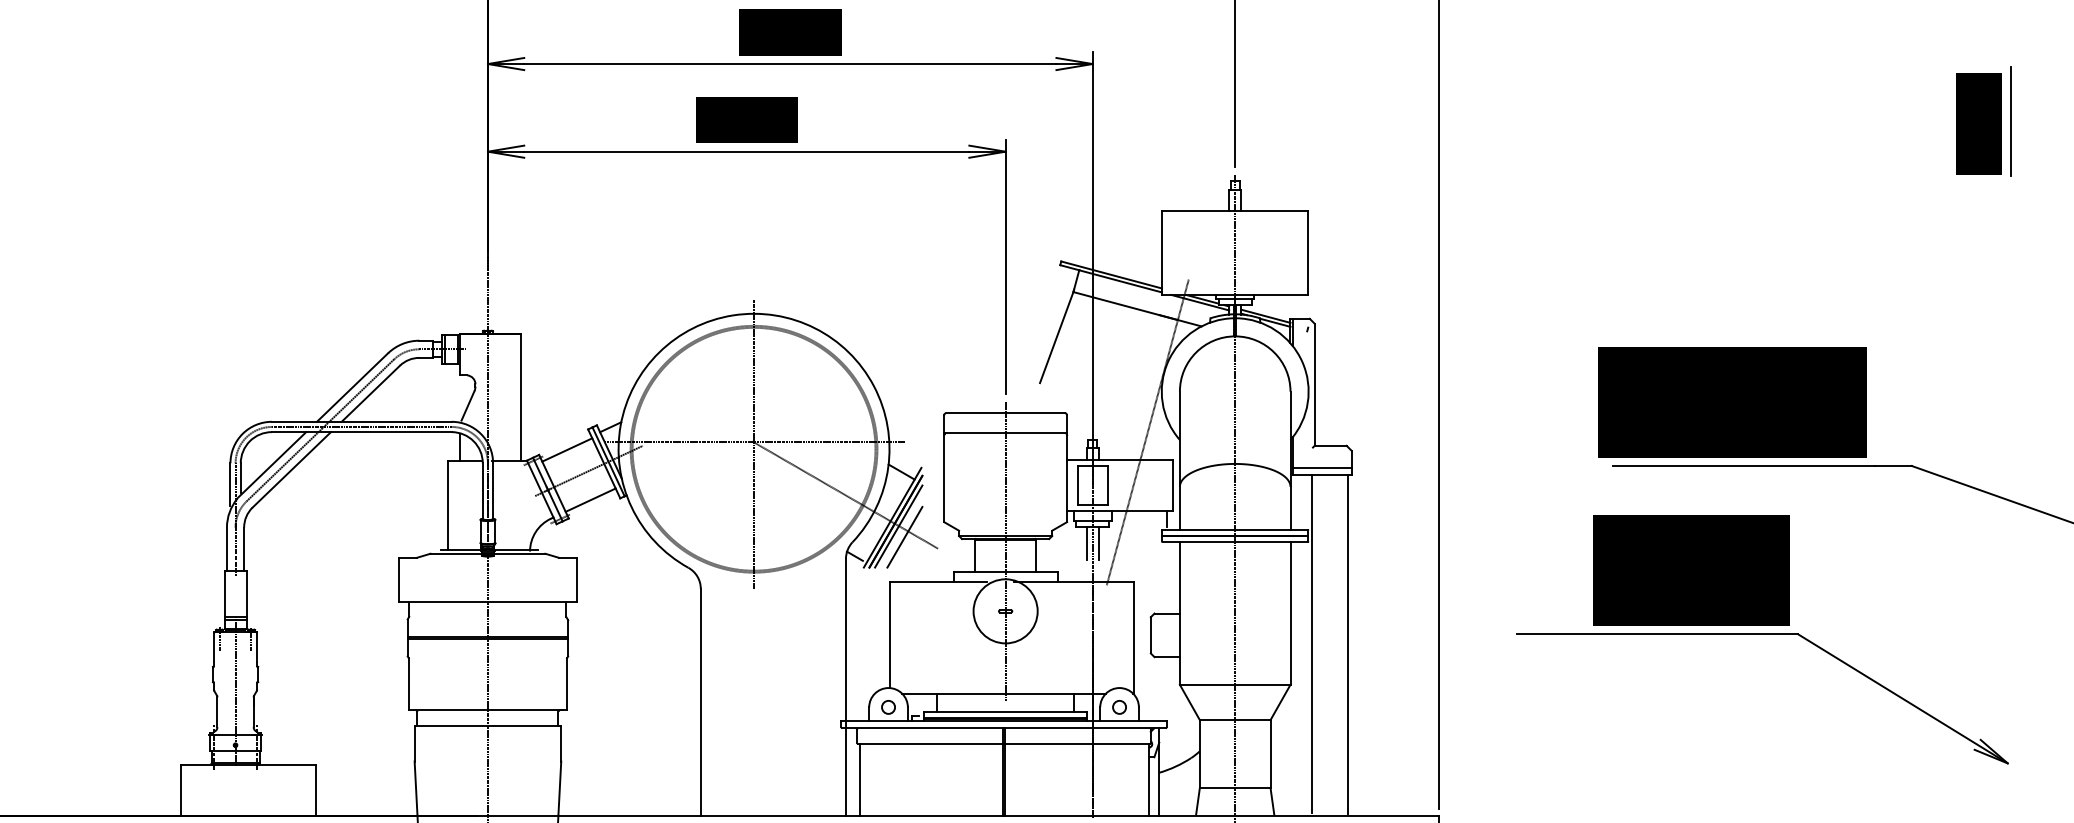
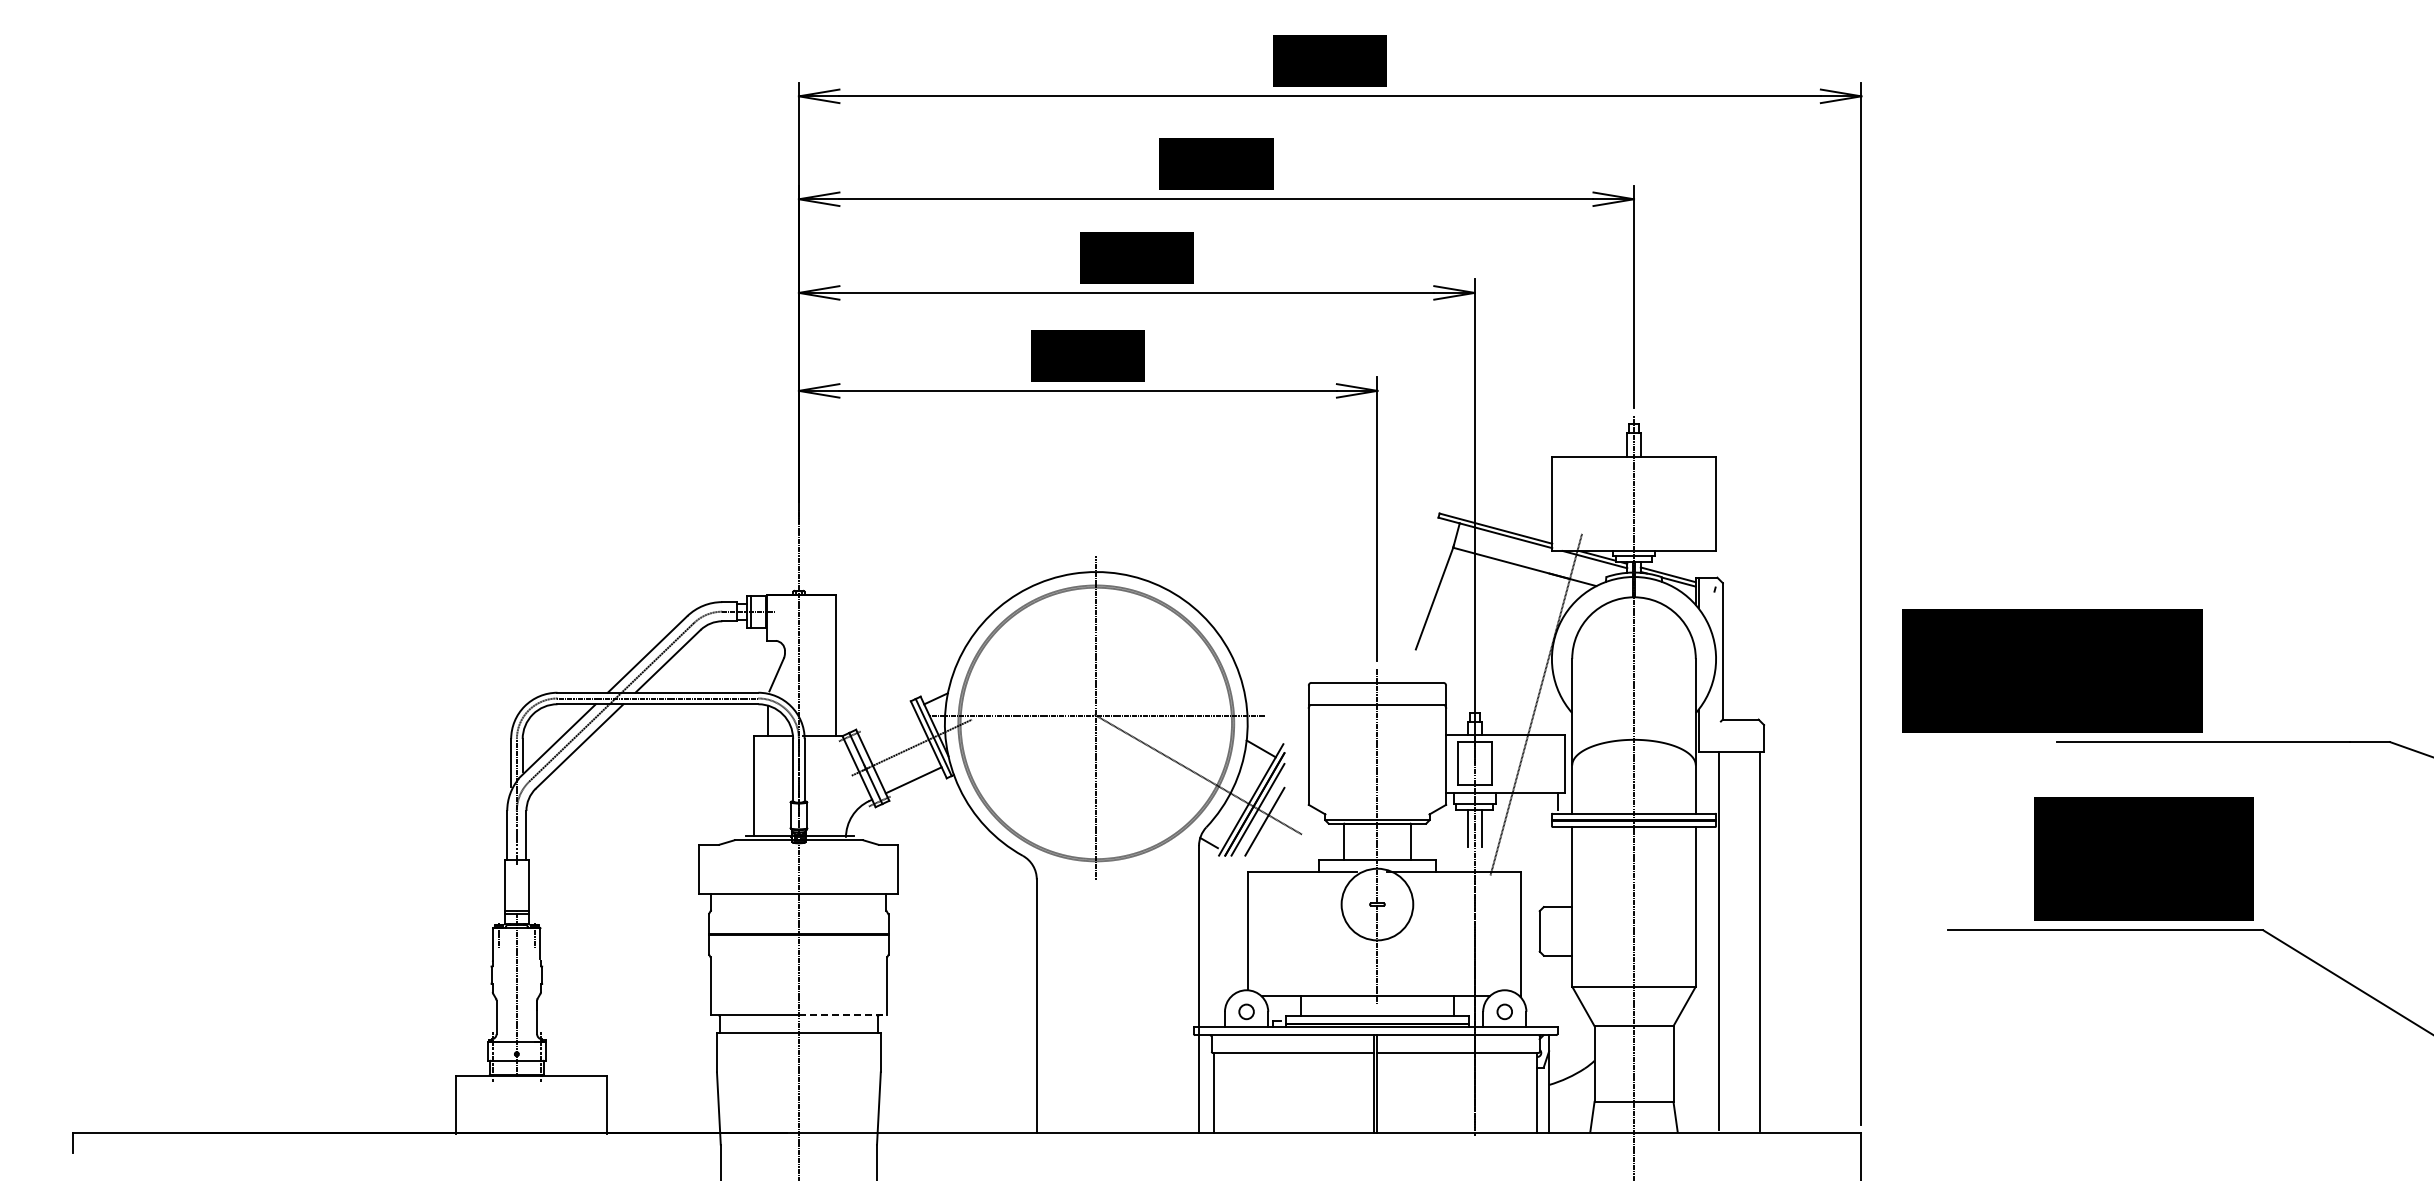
text: (1732, 401) -> (2052, 670), moved
line: (567, 450) -> (887, 724), removed
line: (1322, 467) -> (1731, 743), removed
line: (527, 710) -> (843, 1015), solid -> dashed

